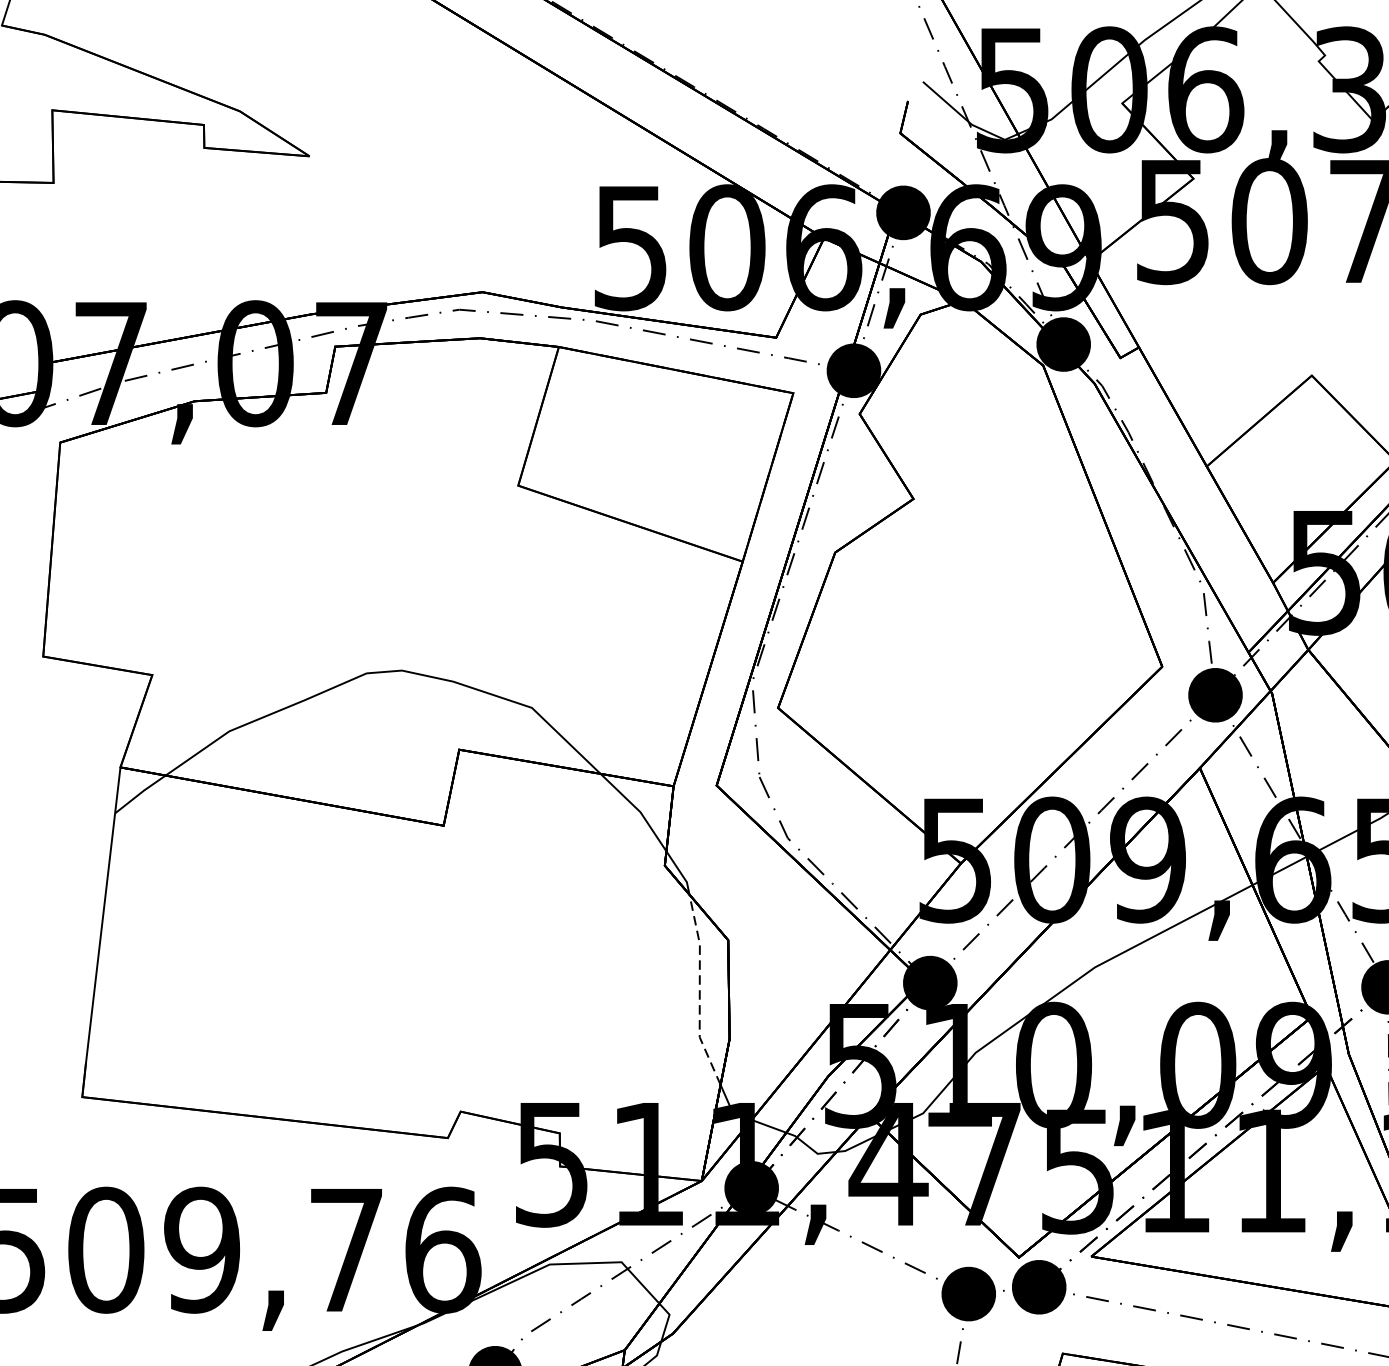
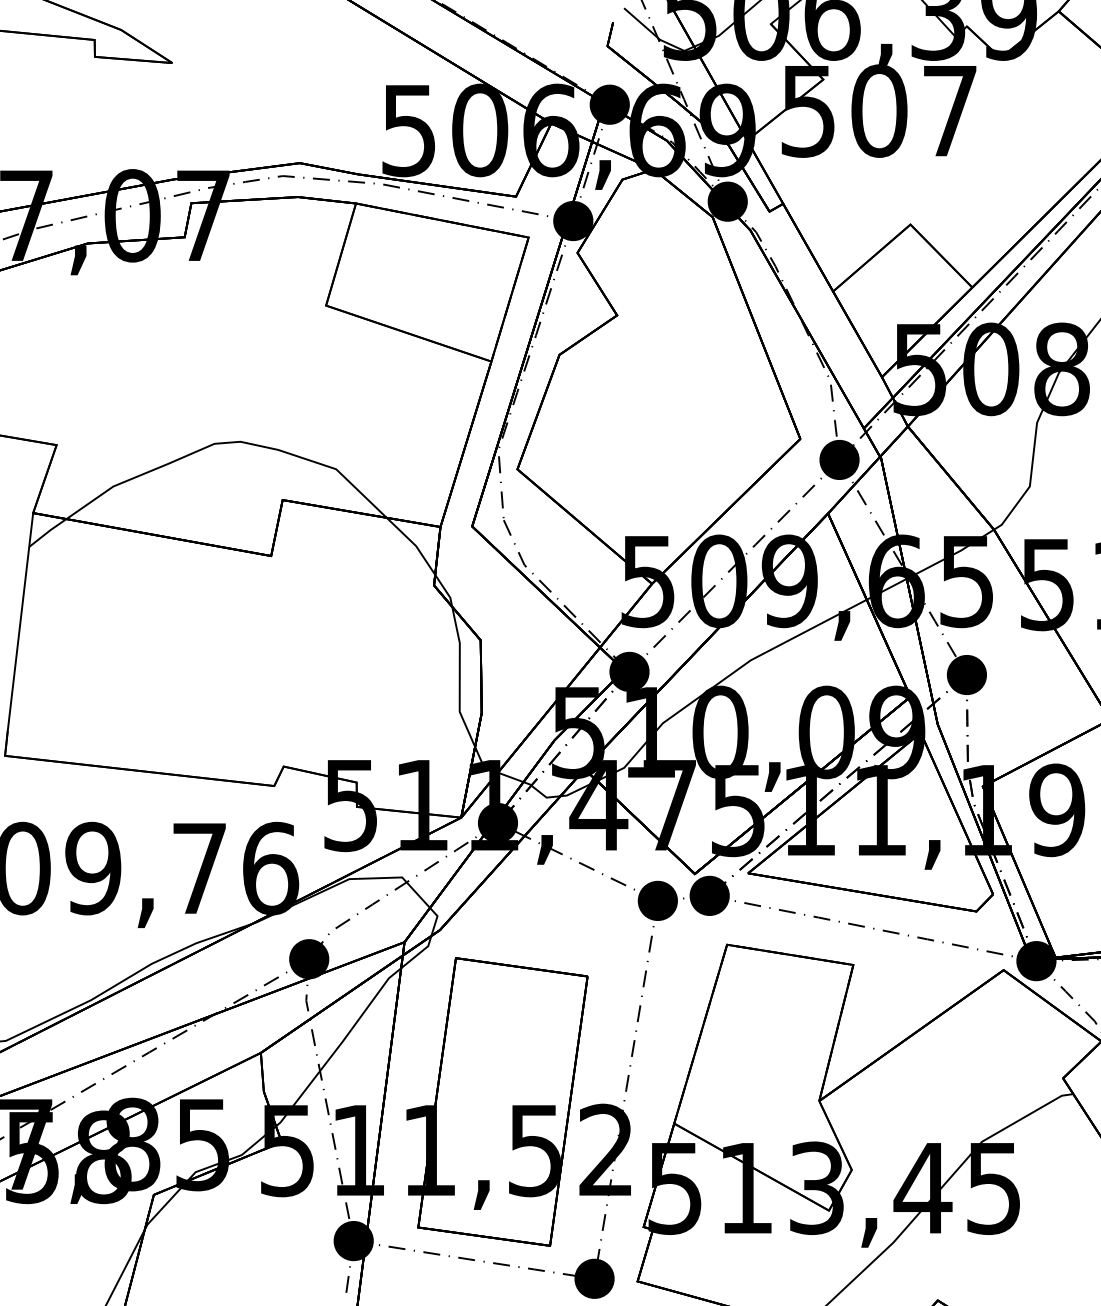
line: (699, 990) -> (459, 677), dashed -> solid

